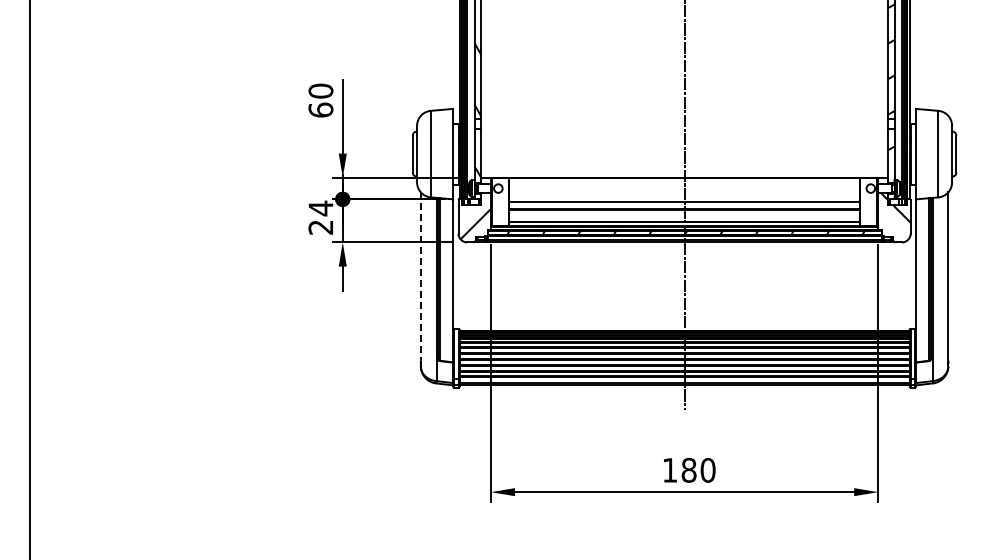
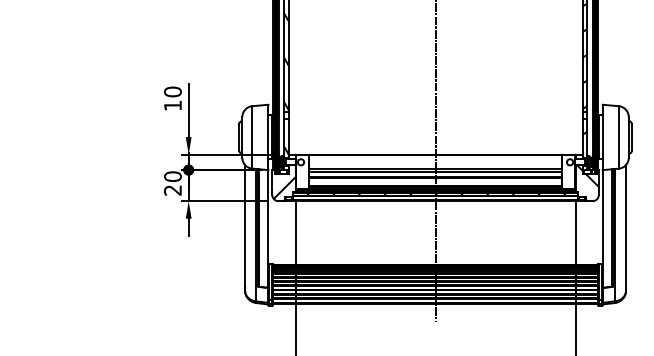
text: (320, 109) -> (172, 105), 60 -> 10
line: (684, 197) -> (435, 168), added
text: (320, 208) -> (172, 176), 24 -> 20
line: (420, 276) -> (244, 225), dashed -> solid

